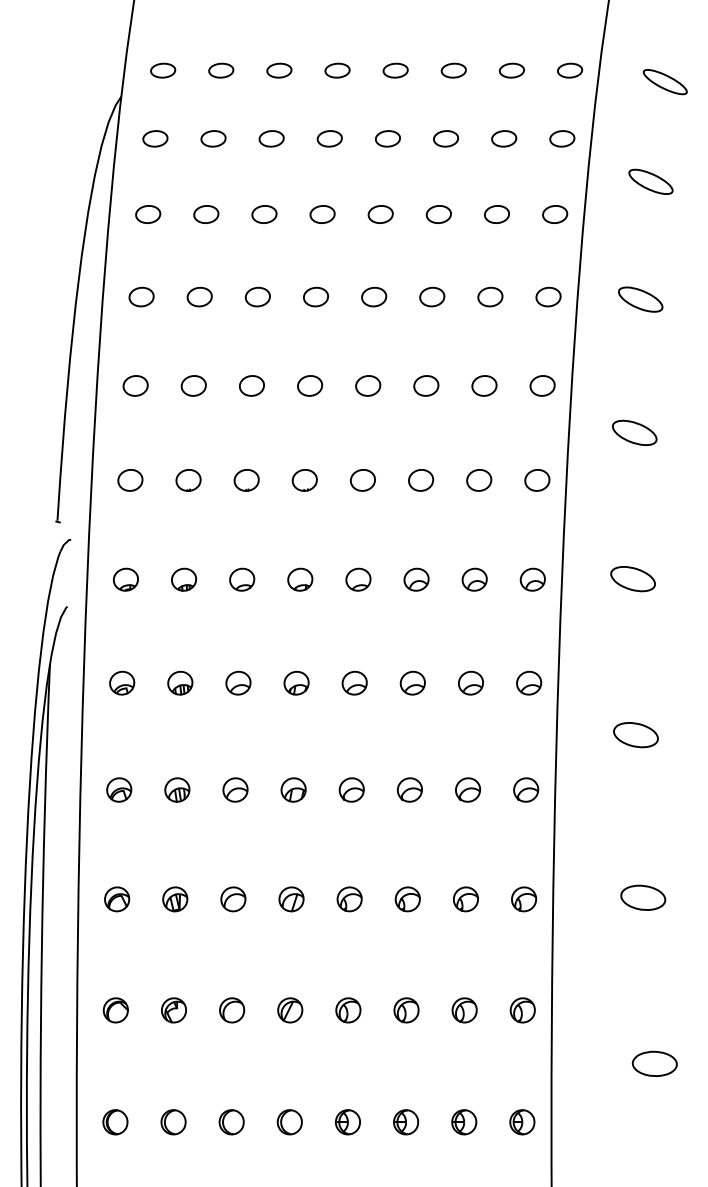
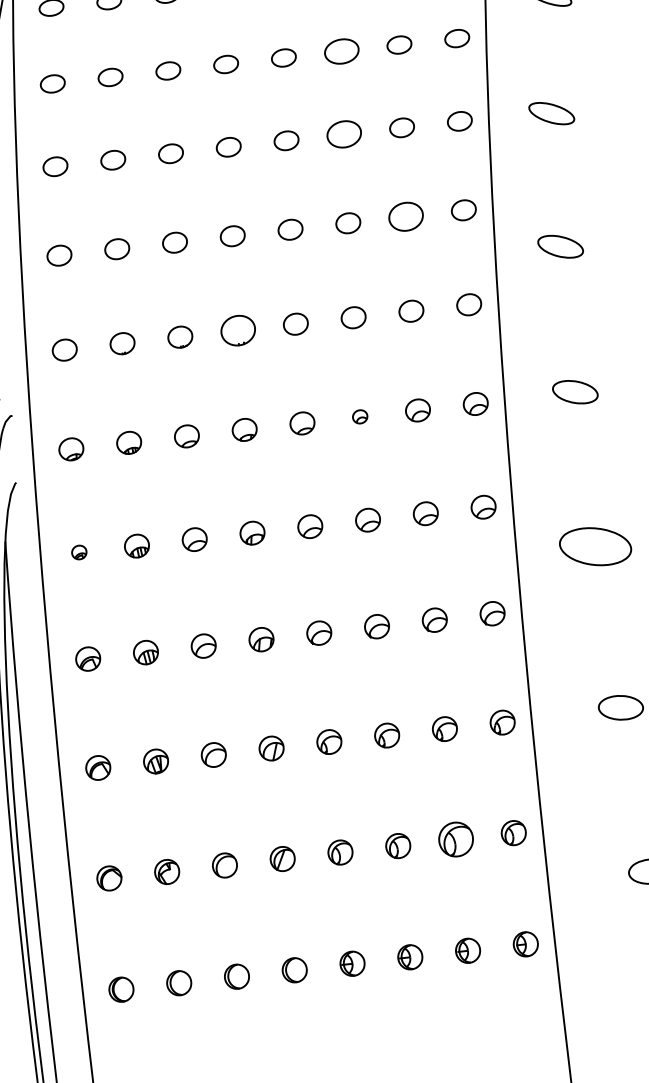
part: (438, 214) -> (341, 51), size x1.4
part: (432, 296) -> (344, 133), size x1.4
part: (484, 385) -> (406, 216), size x1.4
part: (304, 480) -> (237, 330), size x1.4
part: (416, 579) -> (360, 416), size x0.6
part: (122, 682) -> (79, 551), size x0.6
part: (635, 735) -> (595, 547), size x1.6
part: (464, 1010) -> (455, 839), size x1.4

